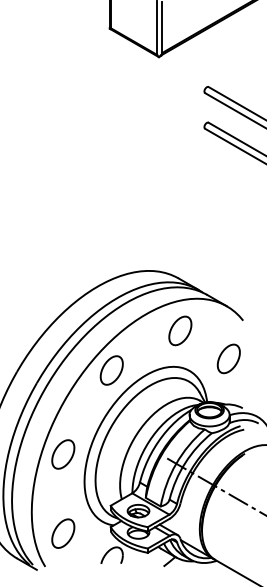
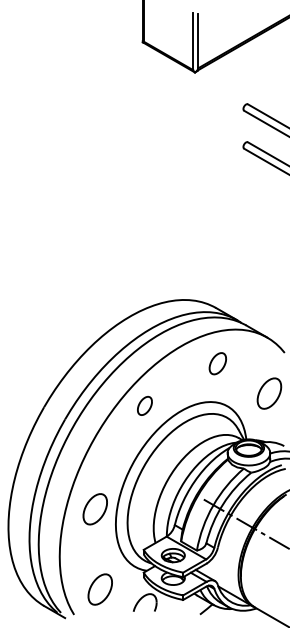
part: (180, 330) -> (217, 363), size x0.7
part: (111, 370) -> (144, 405), size x0.6
part: (62, 454) -> (94, 509), moved
part: (62, 533) -> (99, 589), moved

